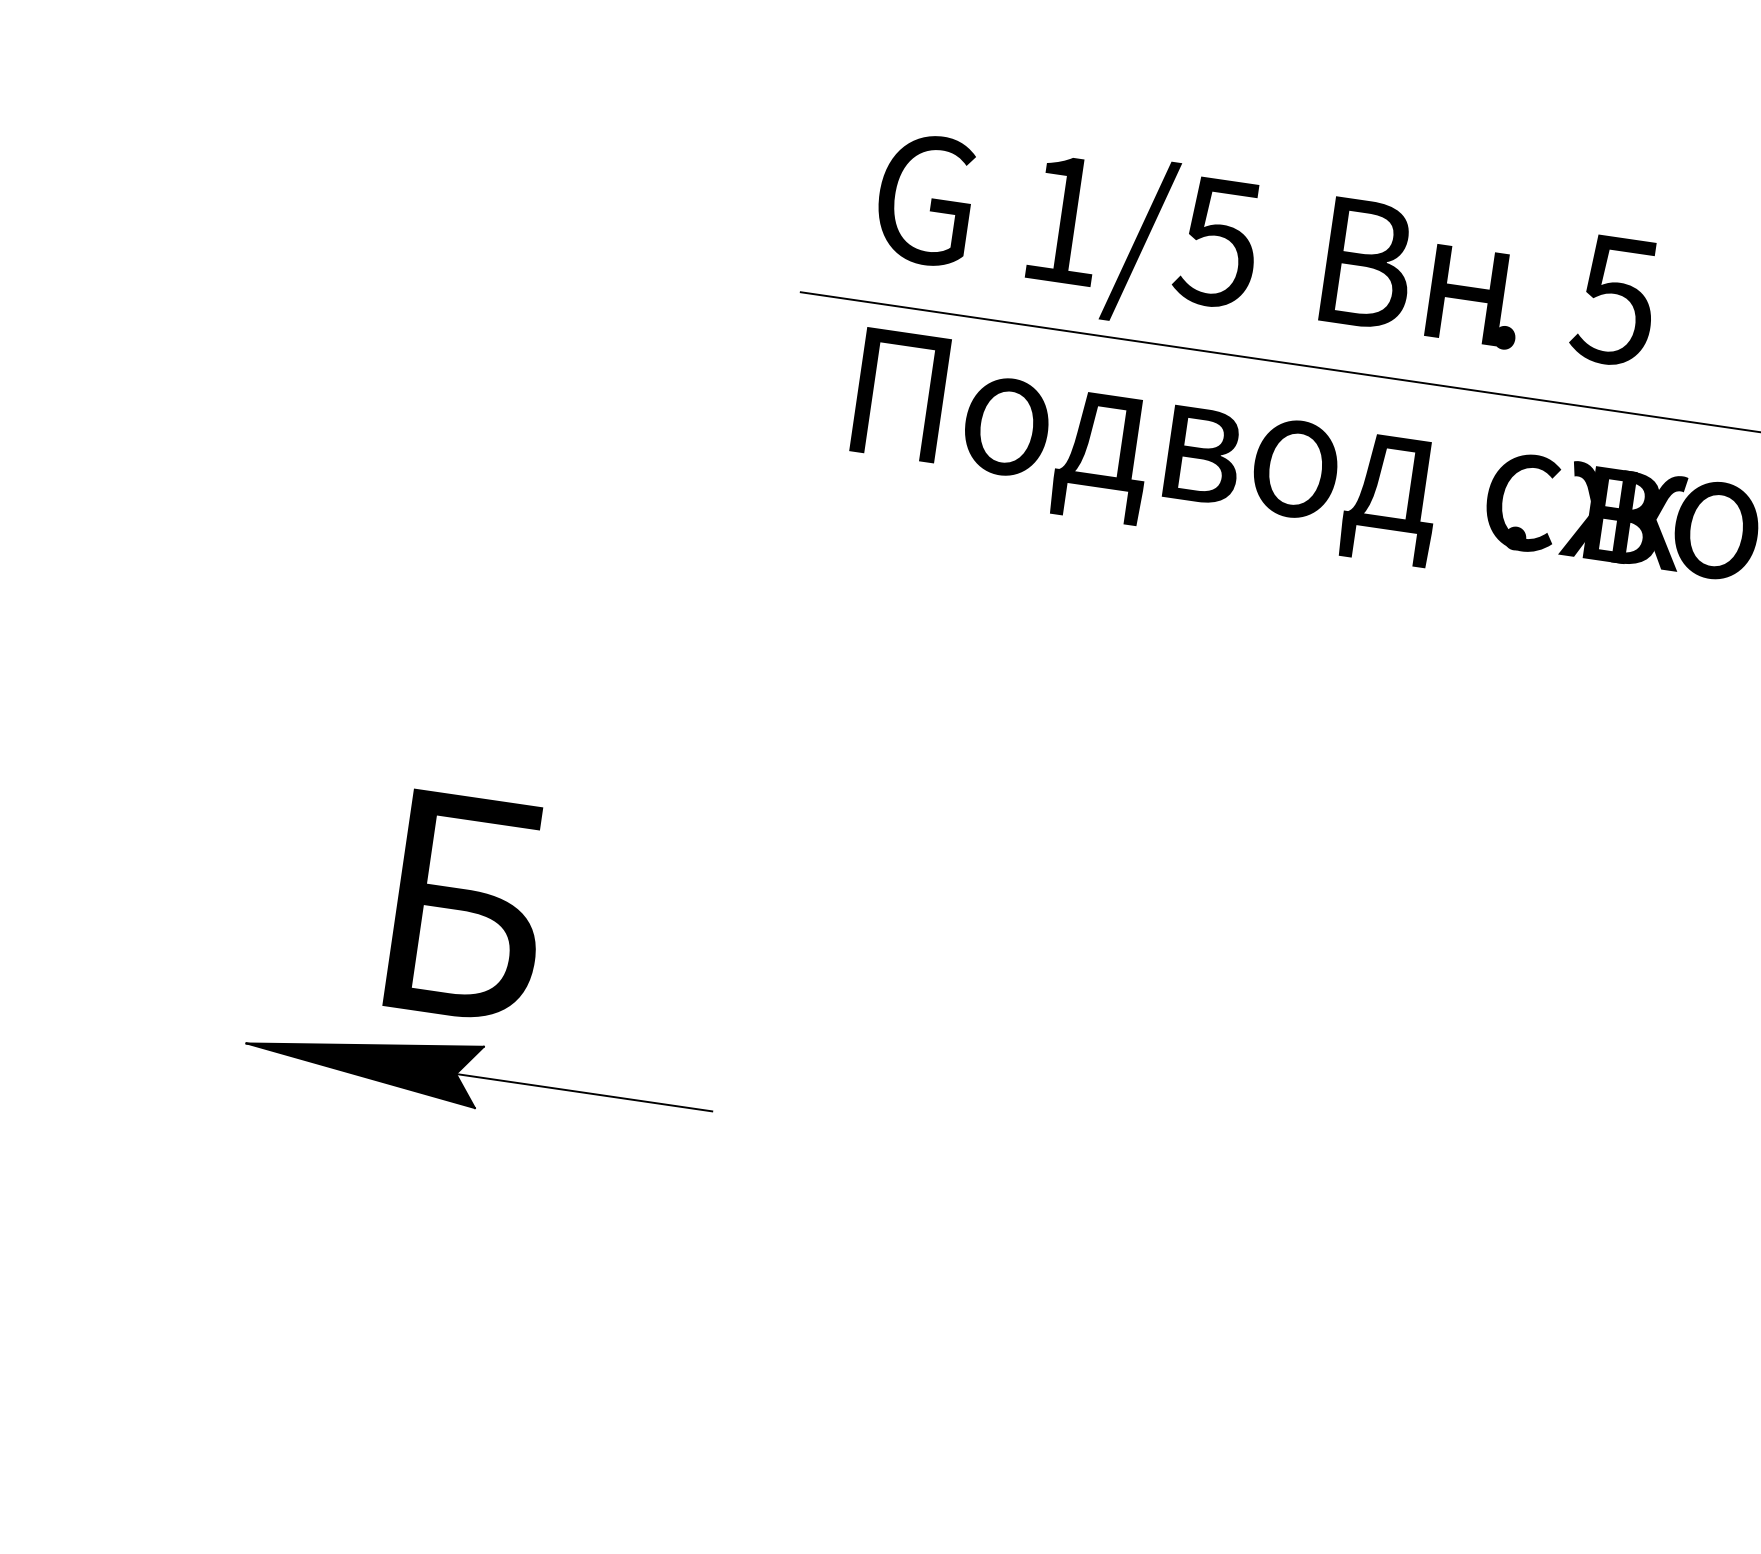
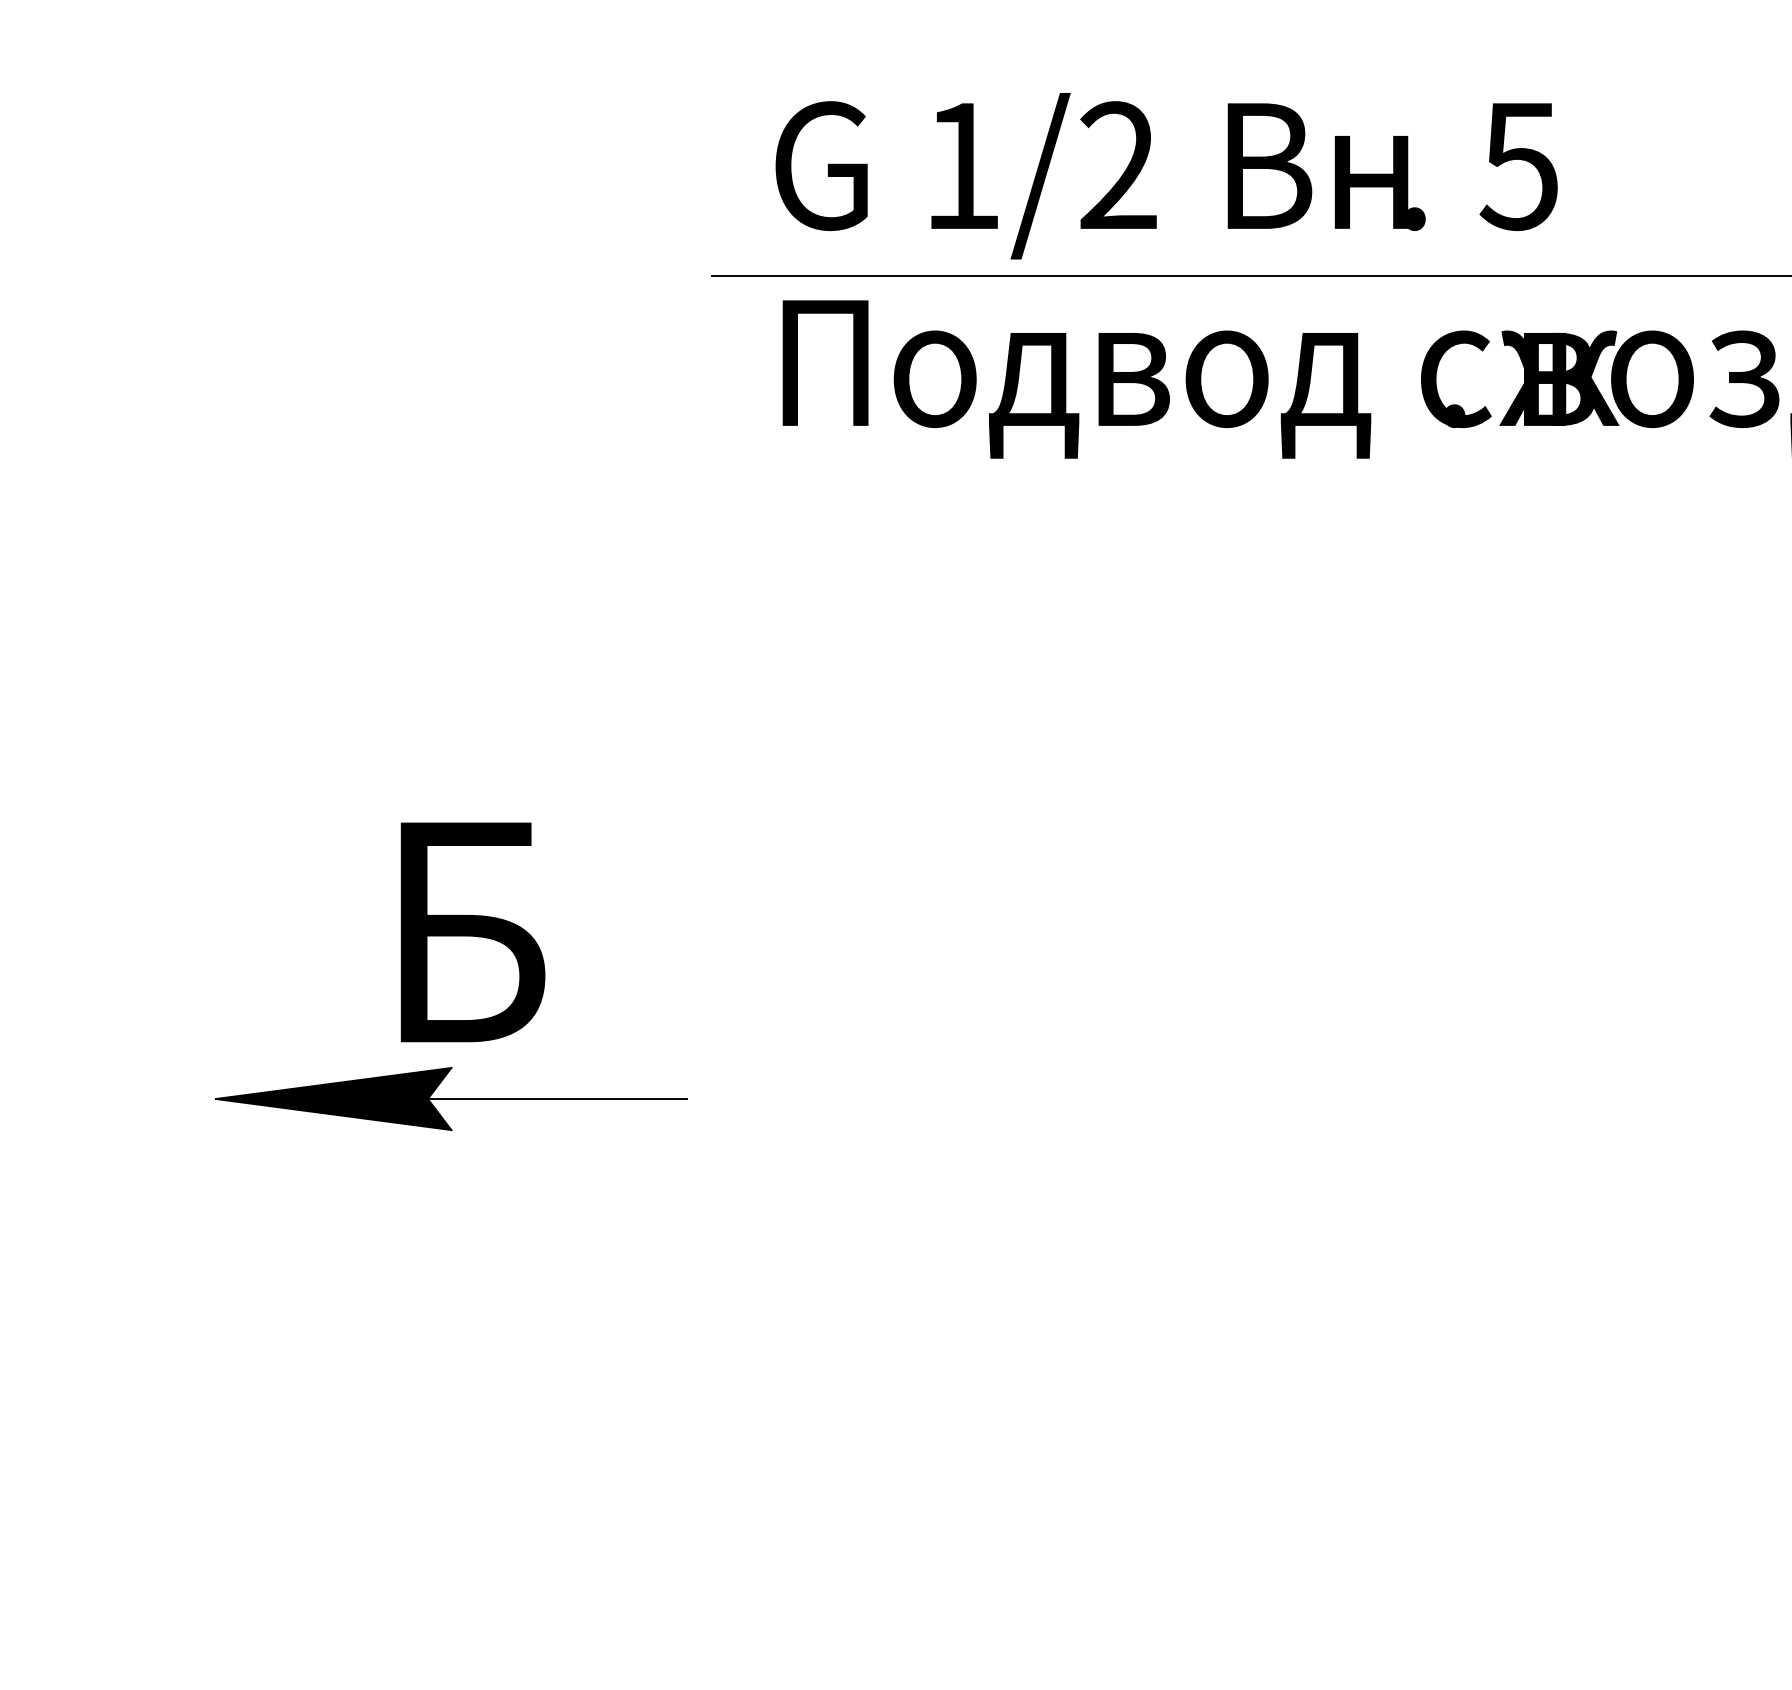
text: (1217, 241) -> (1117, 165), 1/5 -> 1/2
part: (479, 1077) -> (451, 1099), moved

